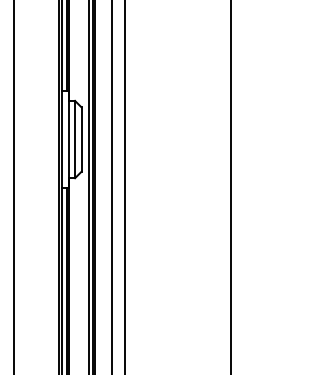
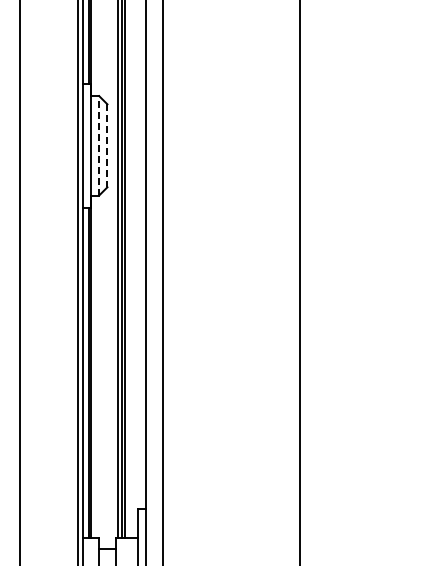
line: (75, 139) -> (99, 145), solid -> dashed
line: (81, 140) -> (107, 146), solid -> dashed

